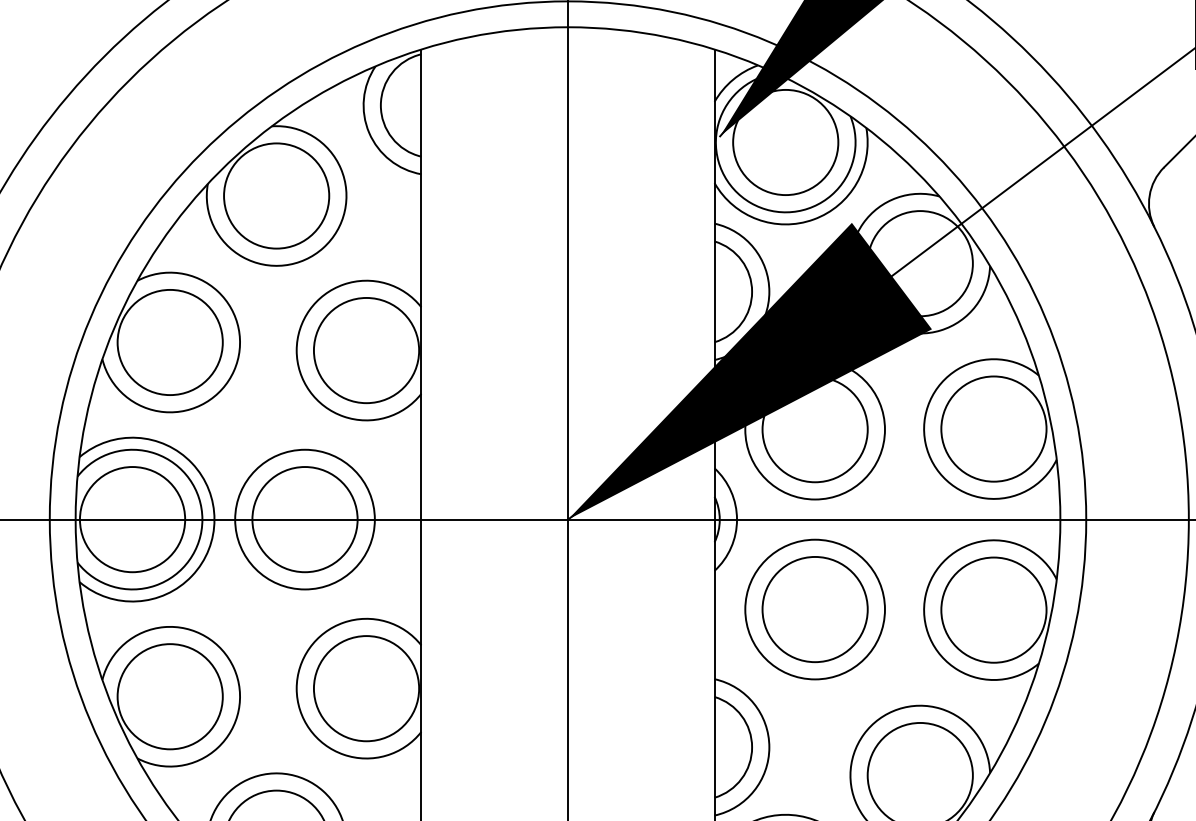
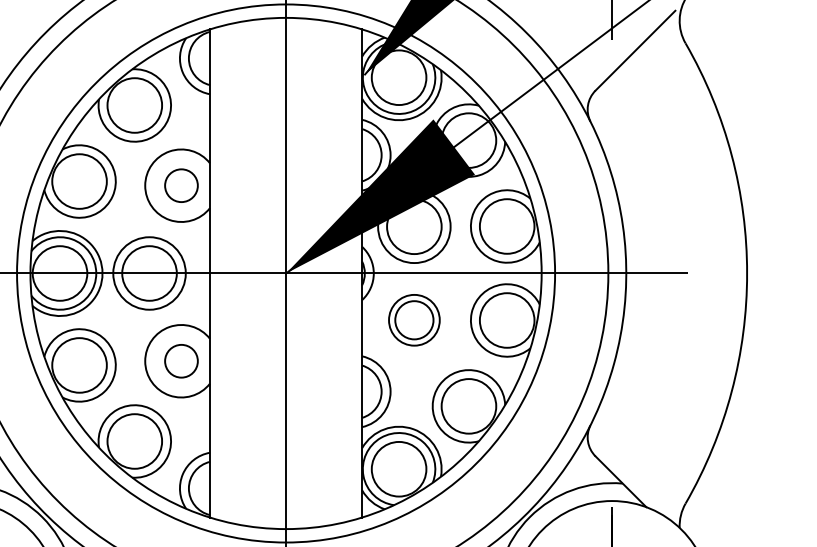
circle: (366, 350) -> (181, 185), size x0.6
part: (815, 610) -> (414, 320), size x0.7
circle: (366, 687) -> (181, 360), size x0.6

